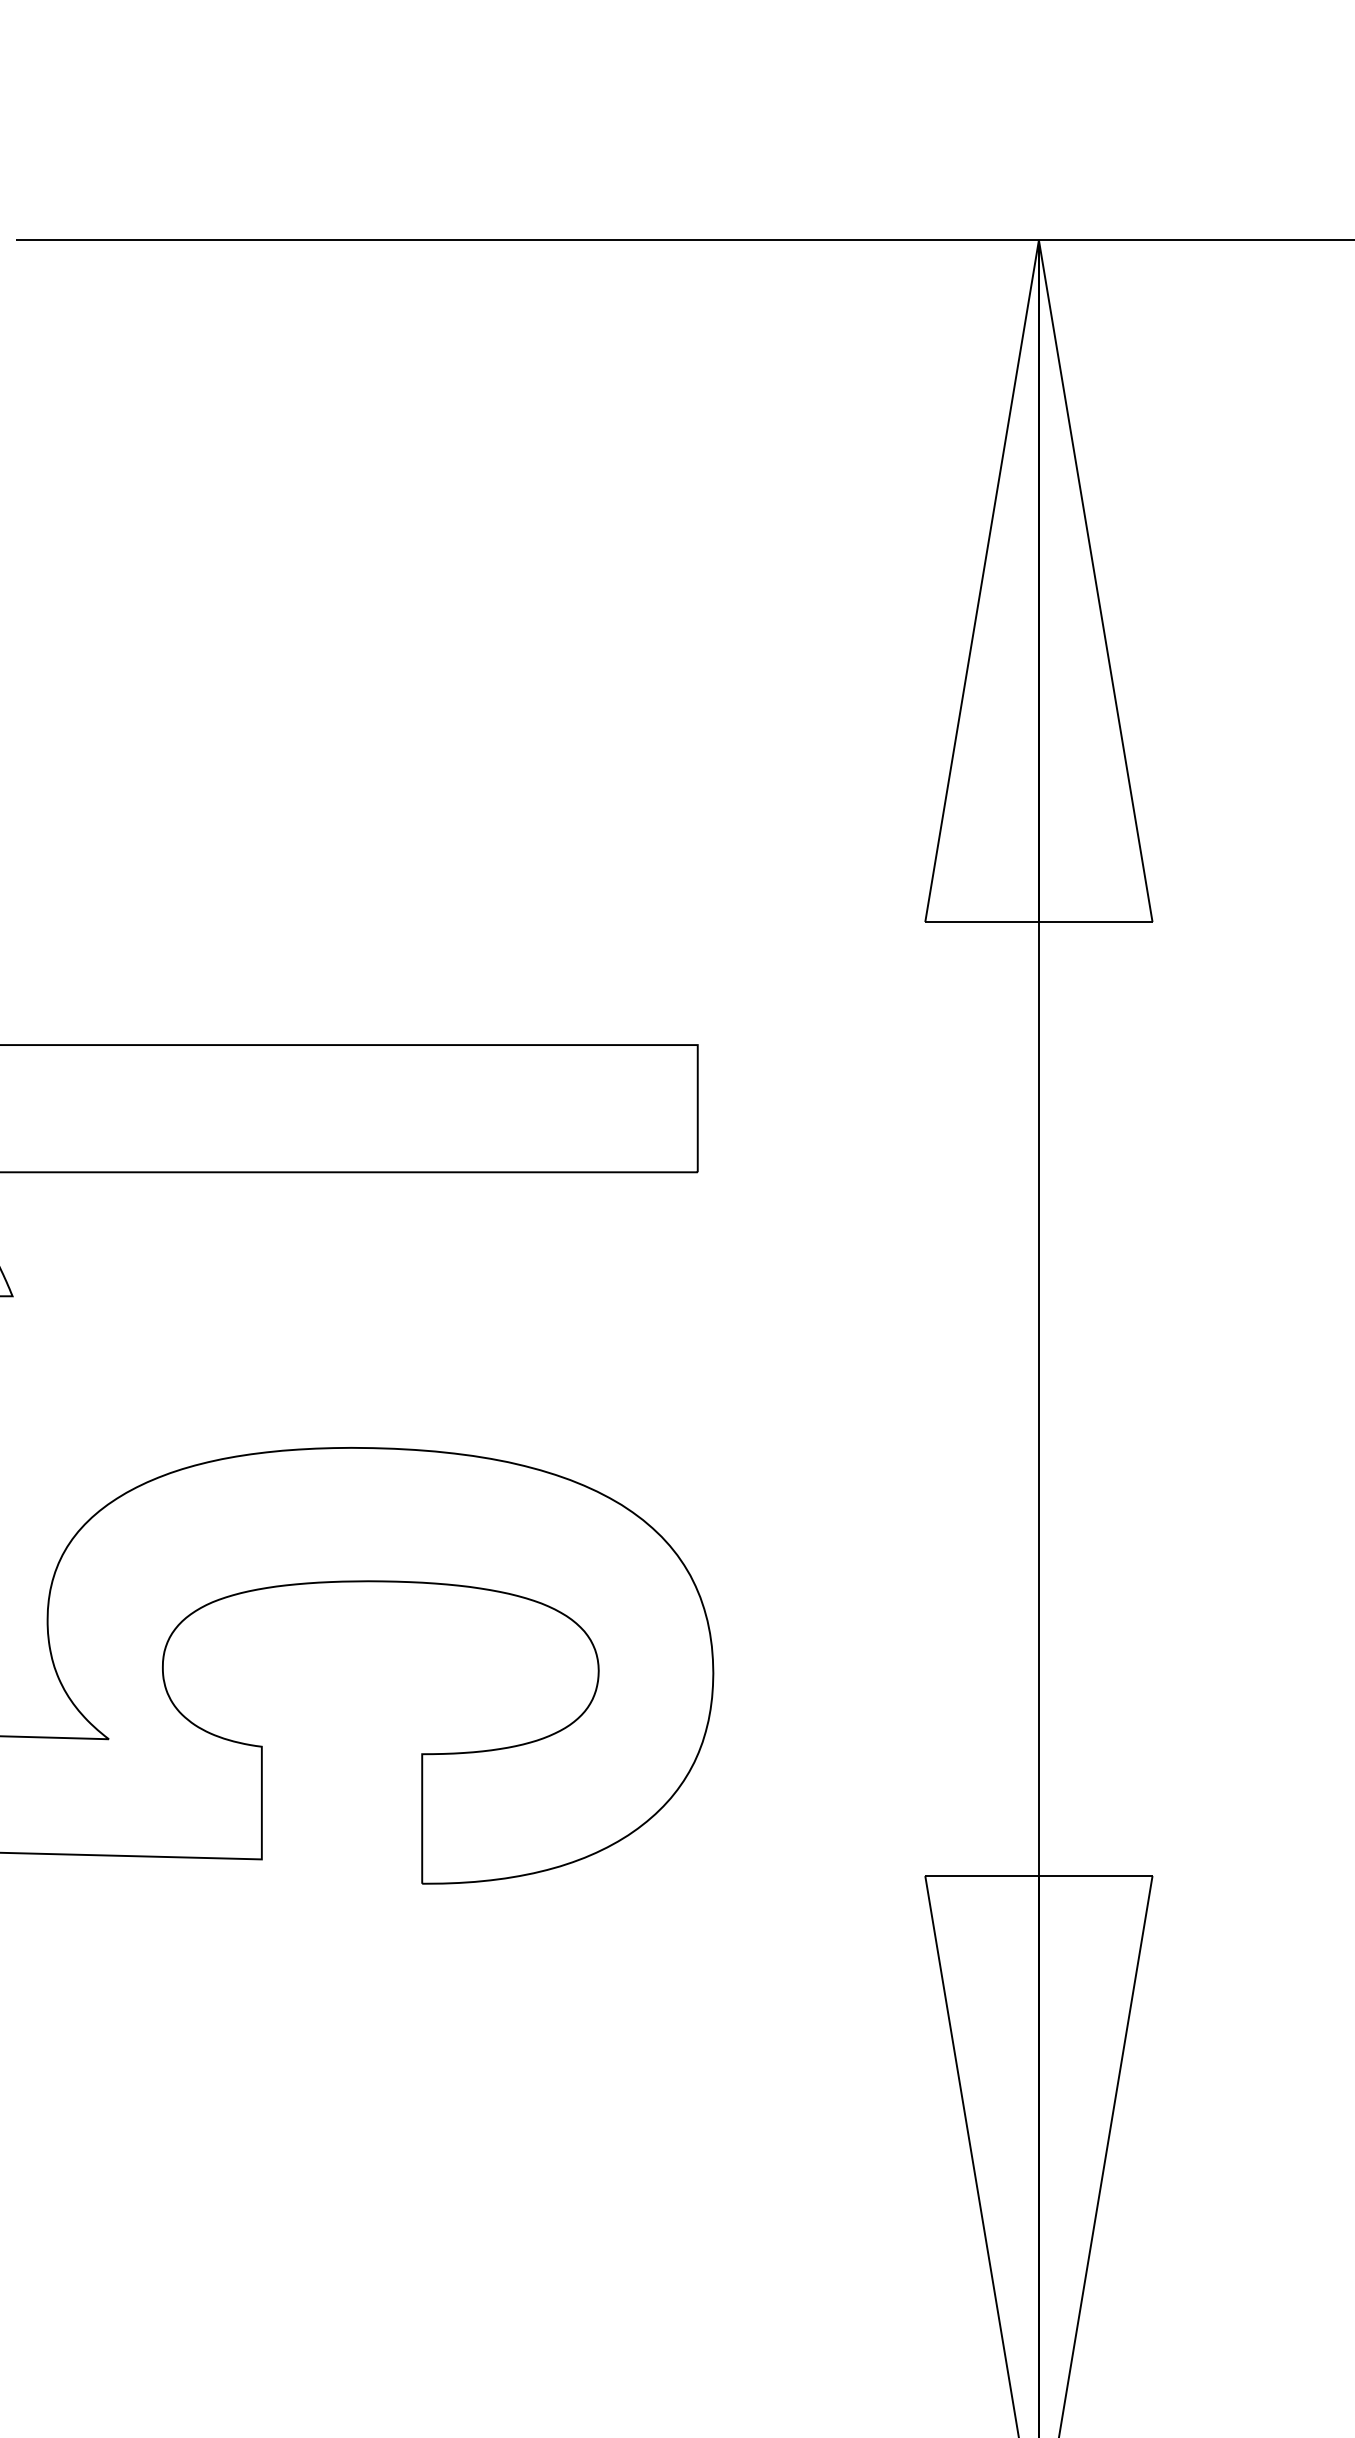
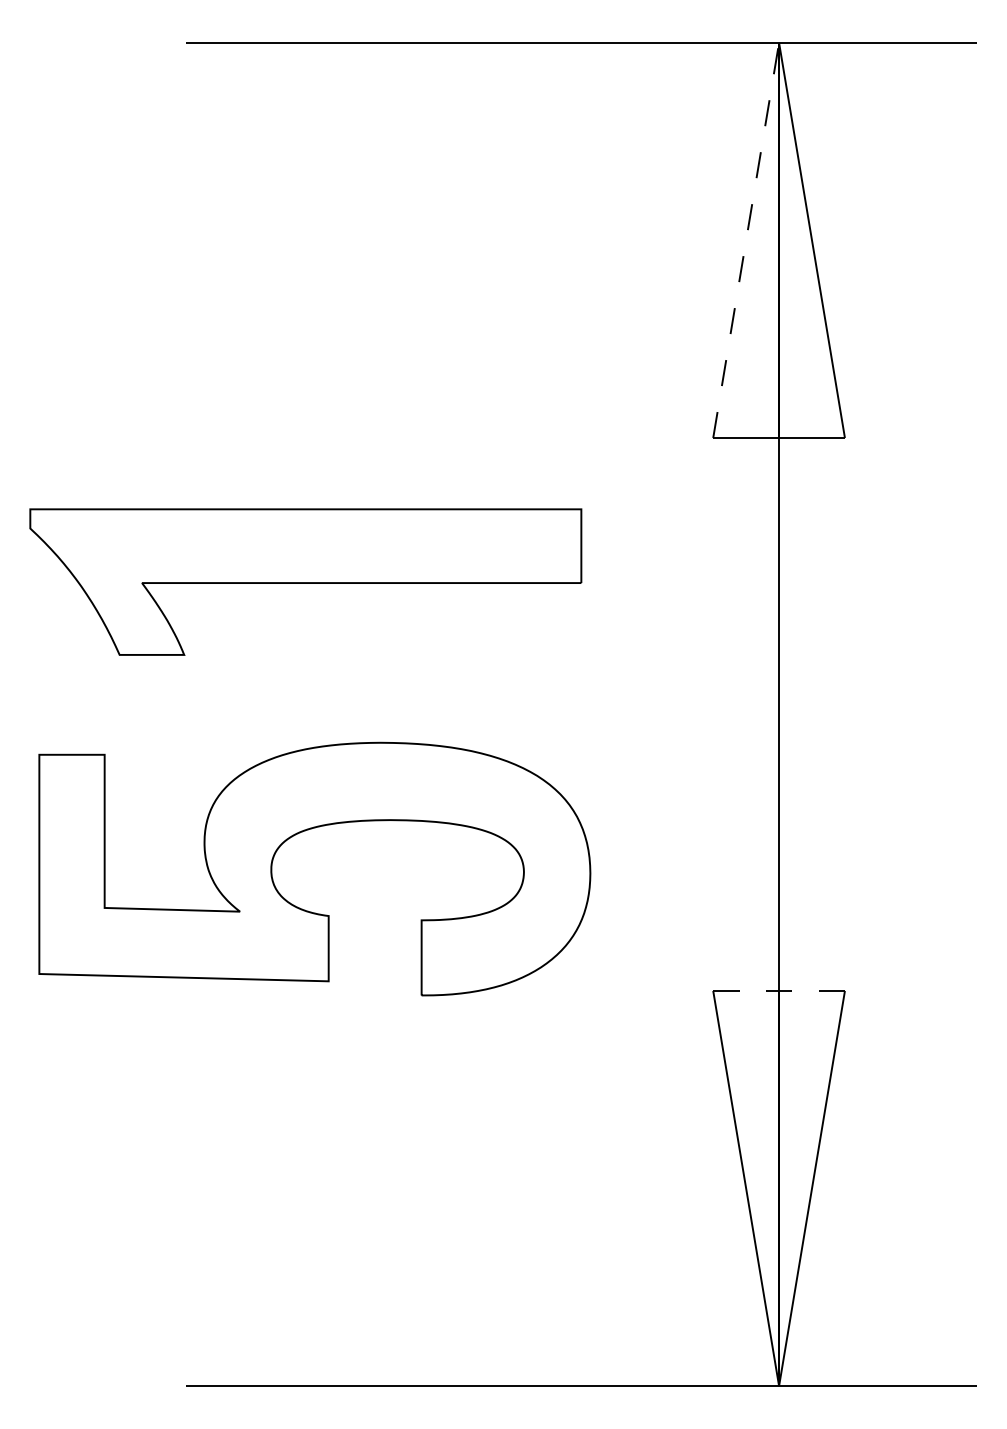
line: (982, 579) -> (746, 239), solid -> dashed
line: (1039, 1875) -> (779, 990), solid -> dashed

